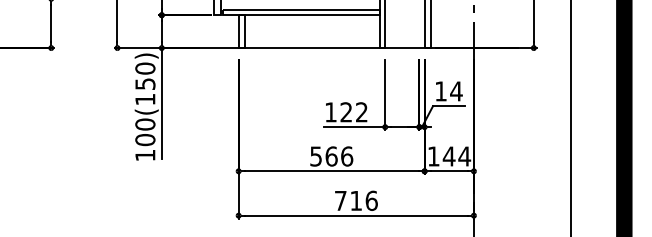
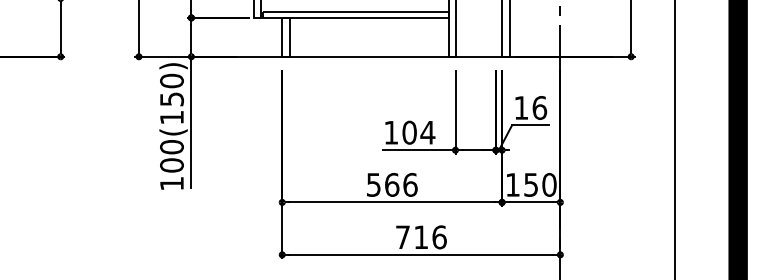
text: (456, 91) -> (539, 107), 14 -> 16
text: (353, 112) -> (418, 132), 122 -> 104
text: (456, 156) -> (539, 184), 144 -> 150

